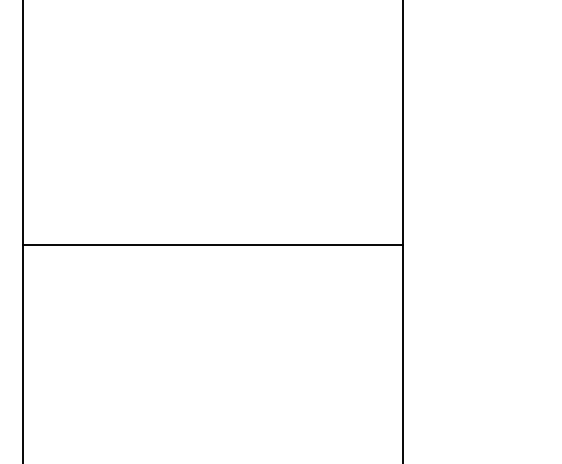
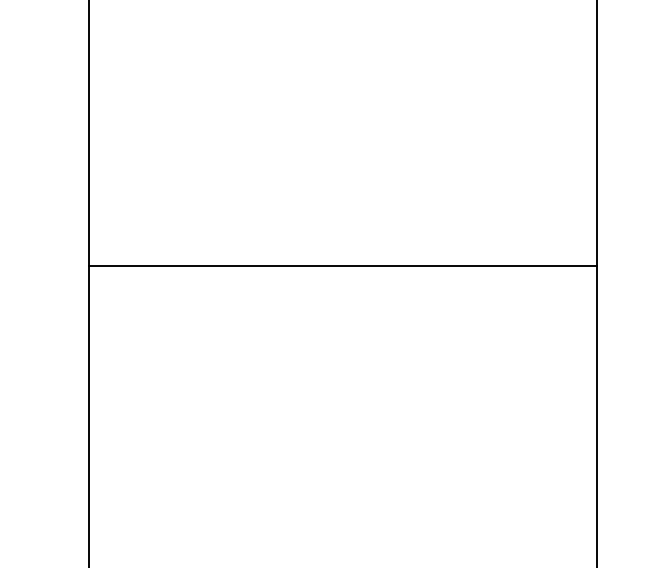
line: (212, 244) -> (342, 265), moved

